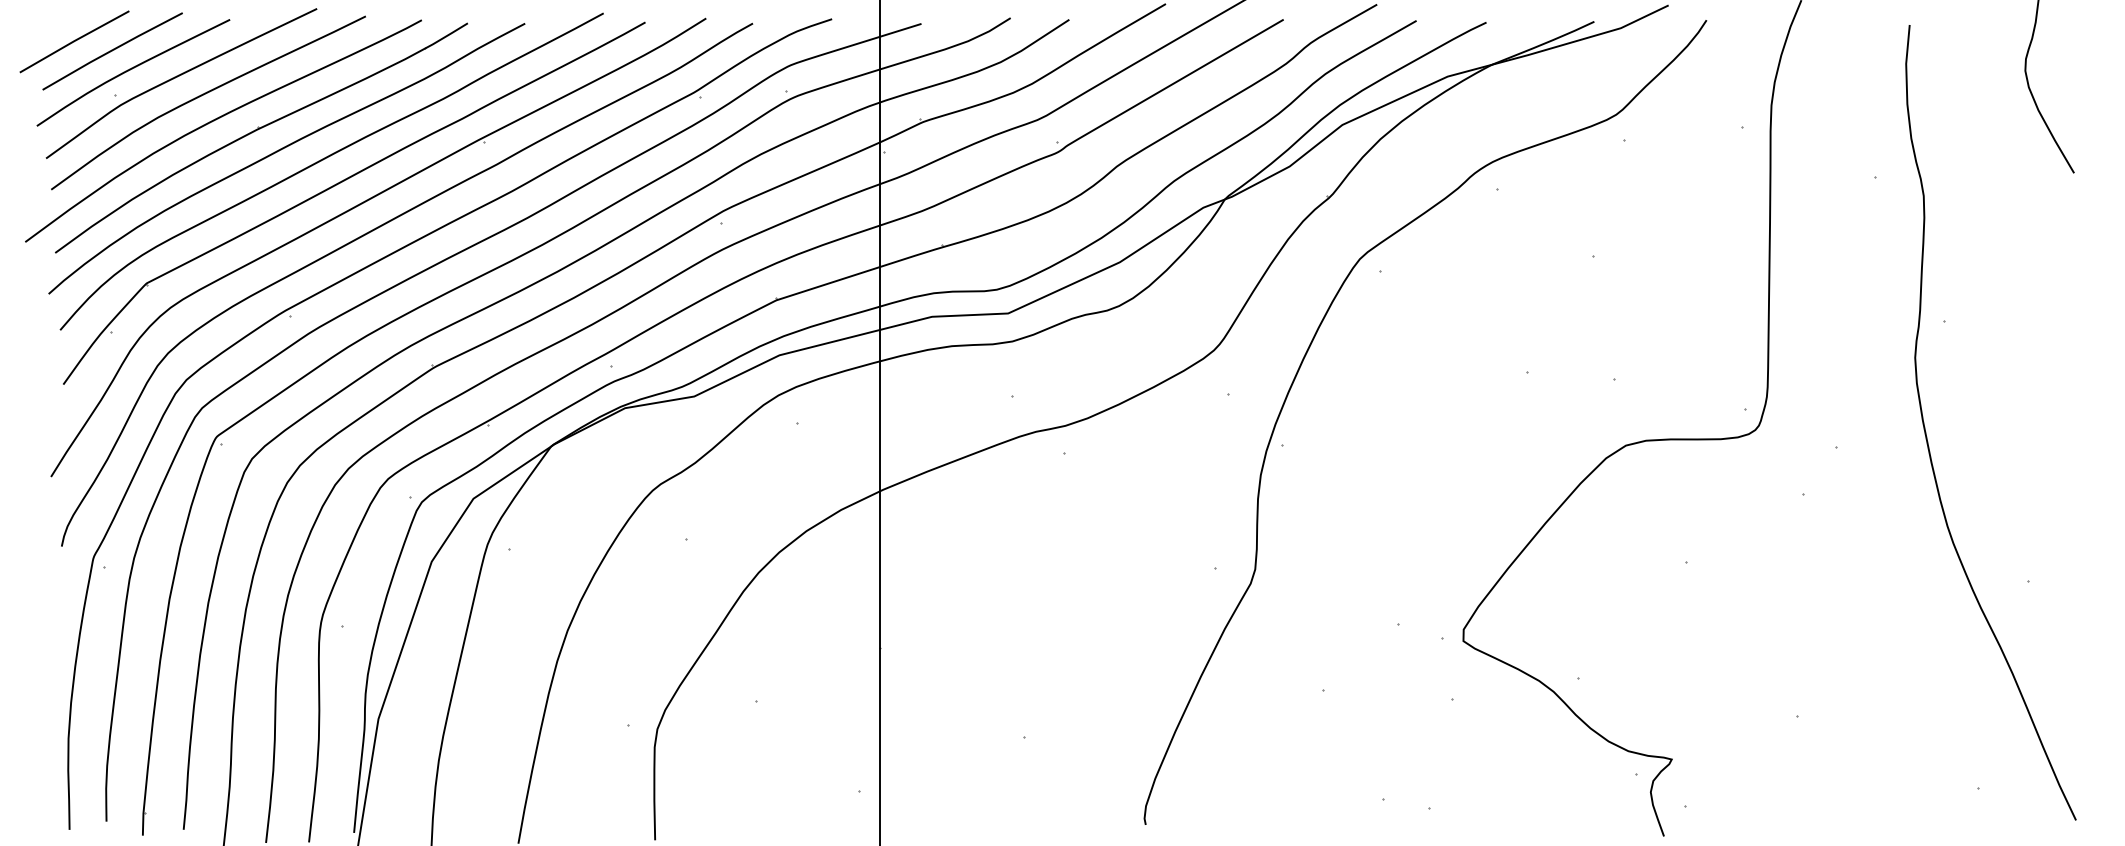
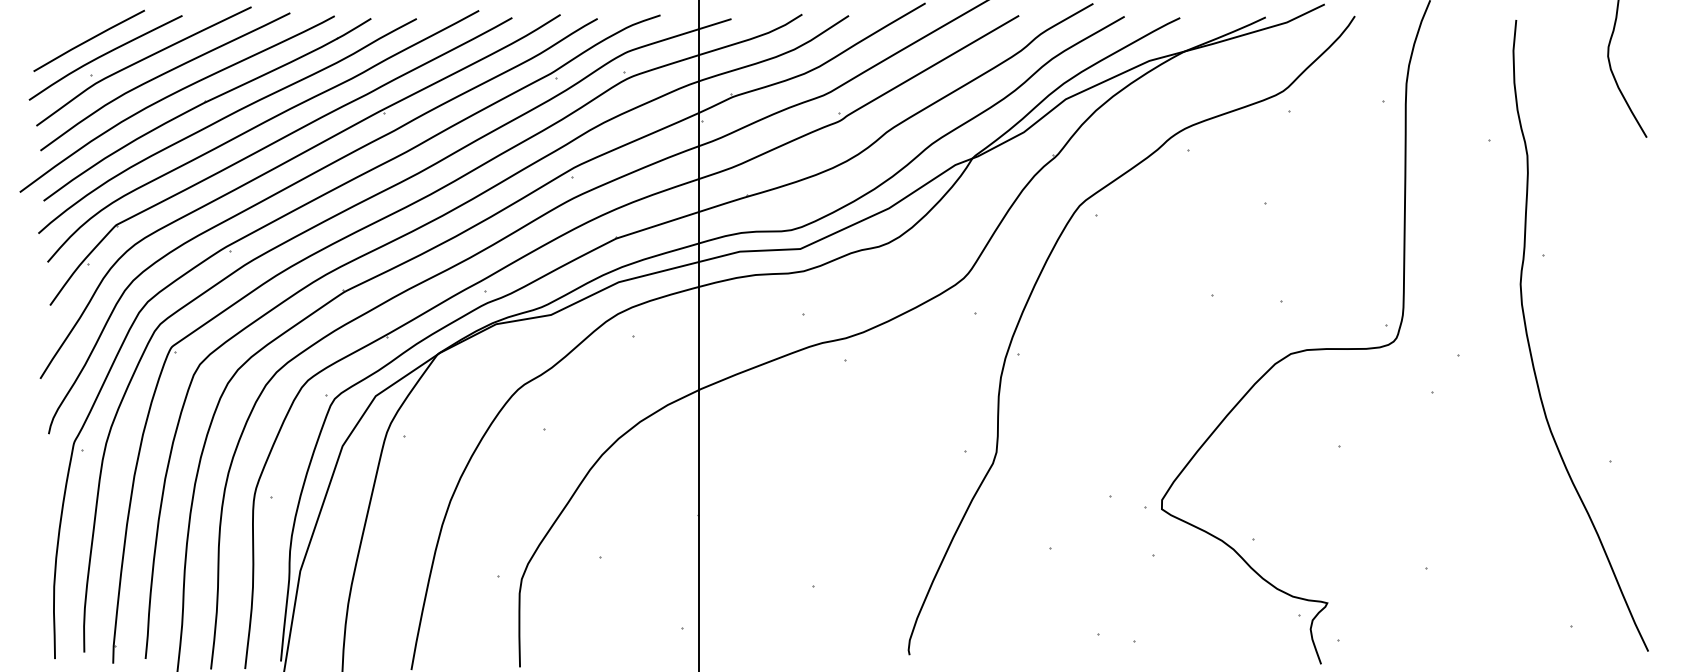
line: (74, 41) -> (58, 33), removed

